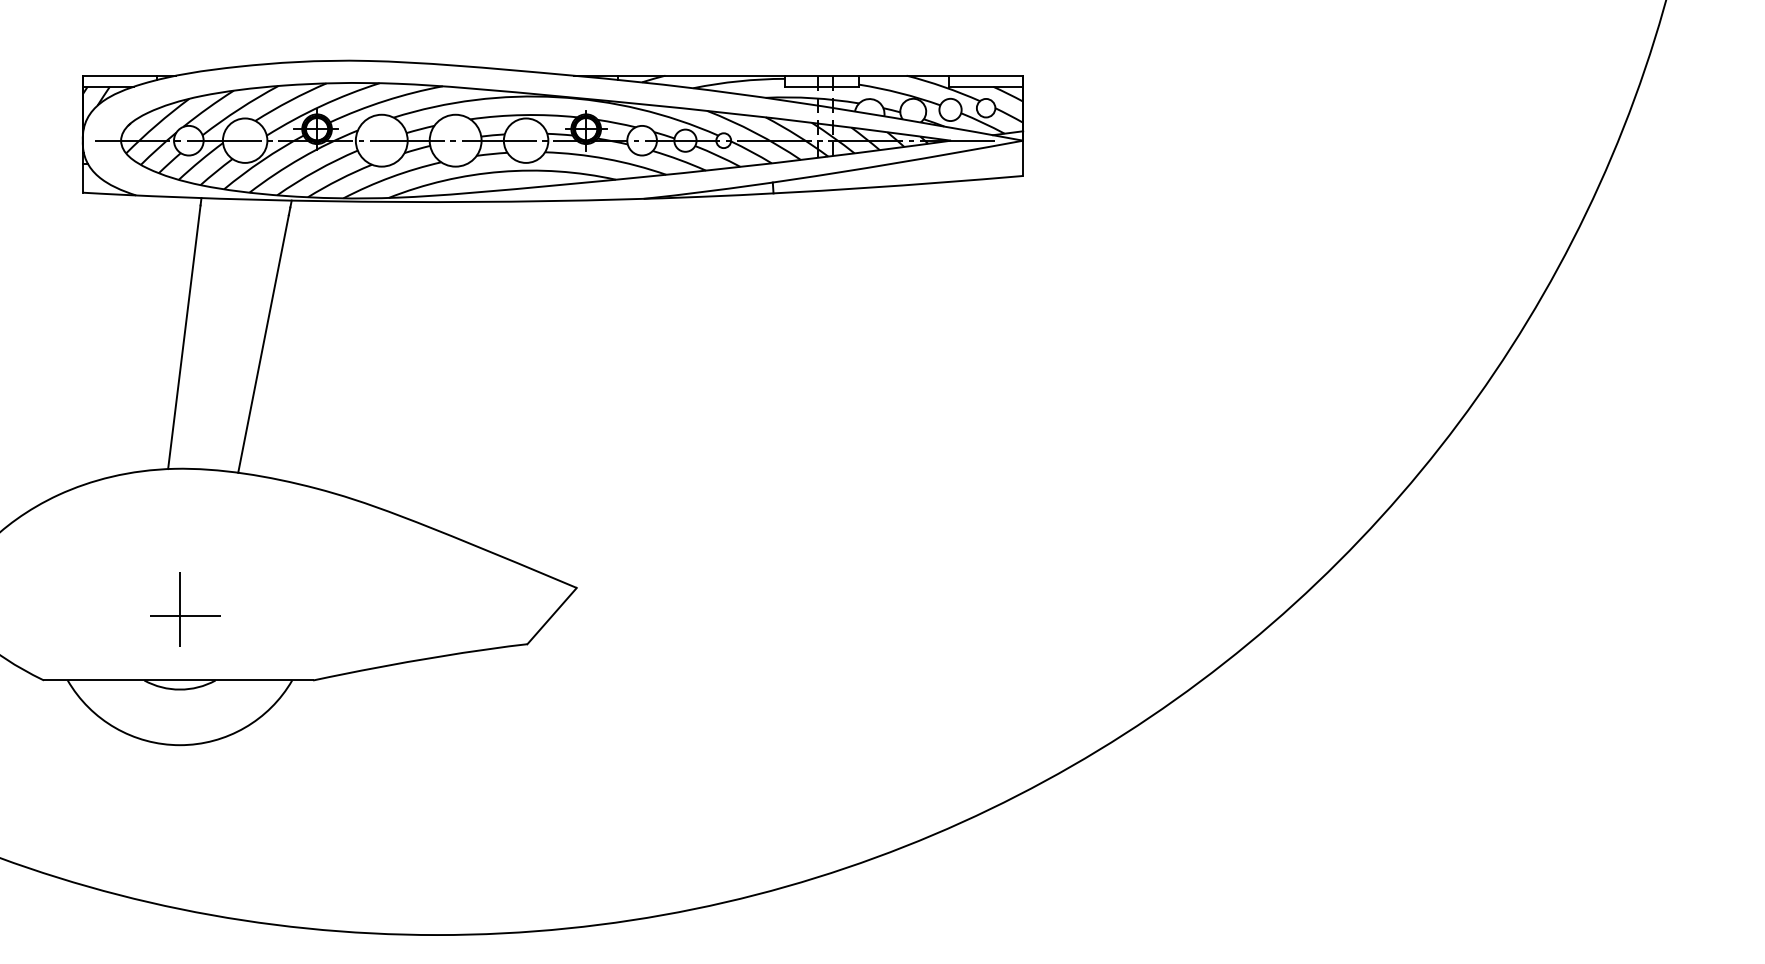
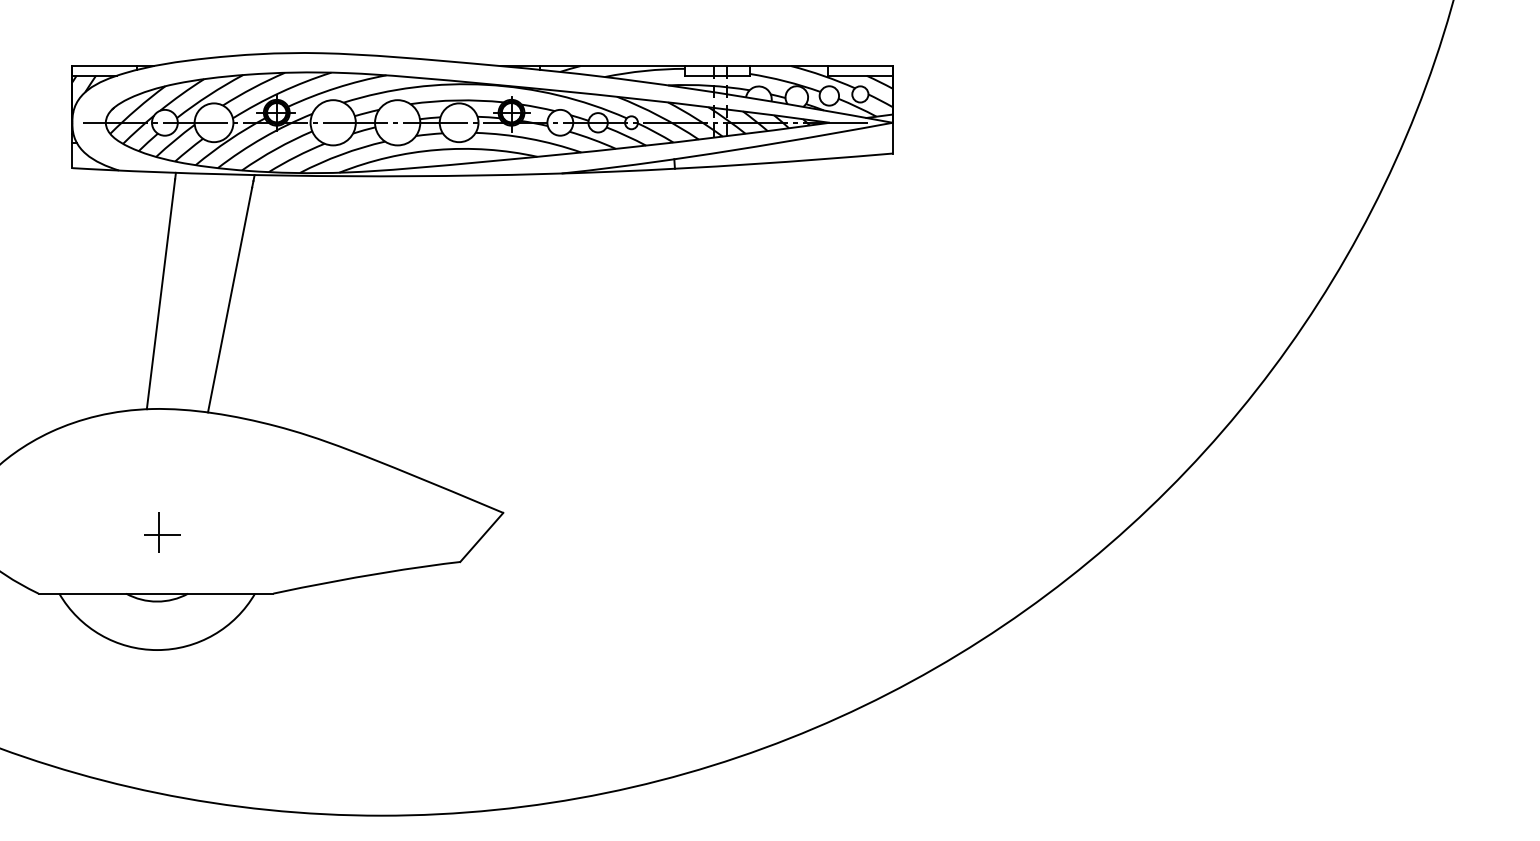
part: (185, 609) -> (162, 531), size x0.6

